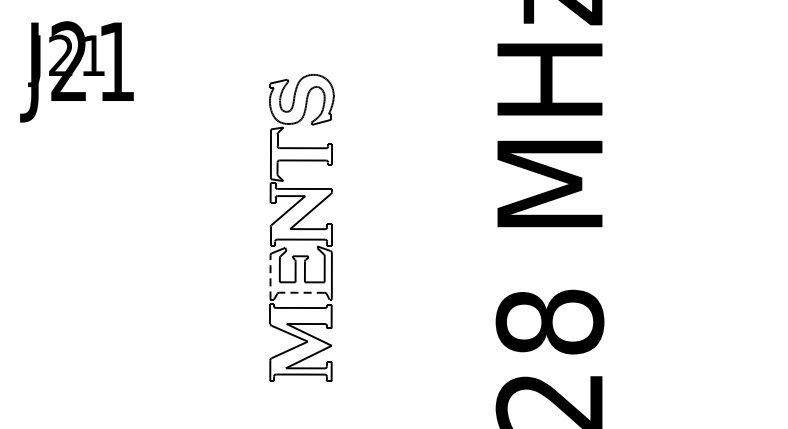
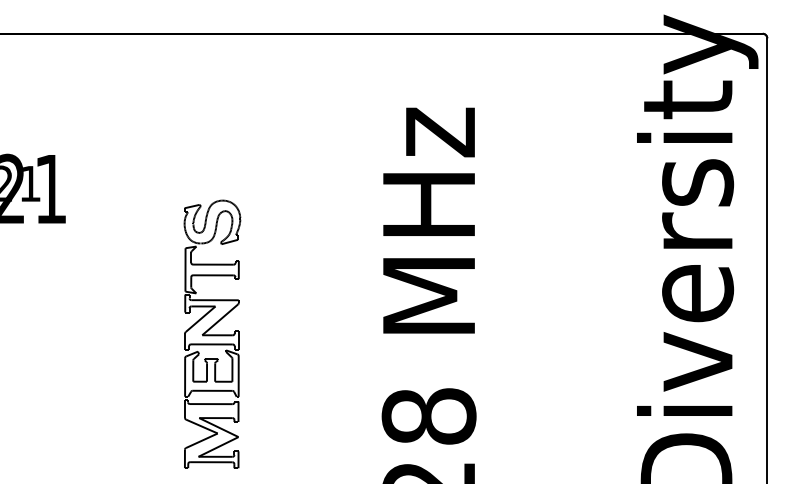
line: (270, 276) -> (185, 376), dashed -> solid
line: (301, 292) -> (212, 390), dashed -> solid

